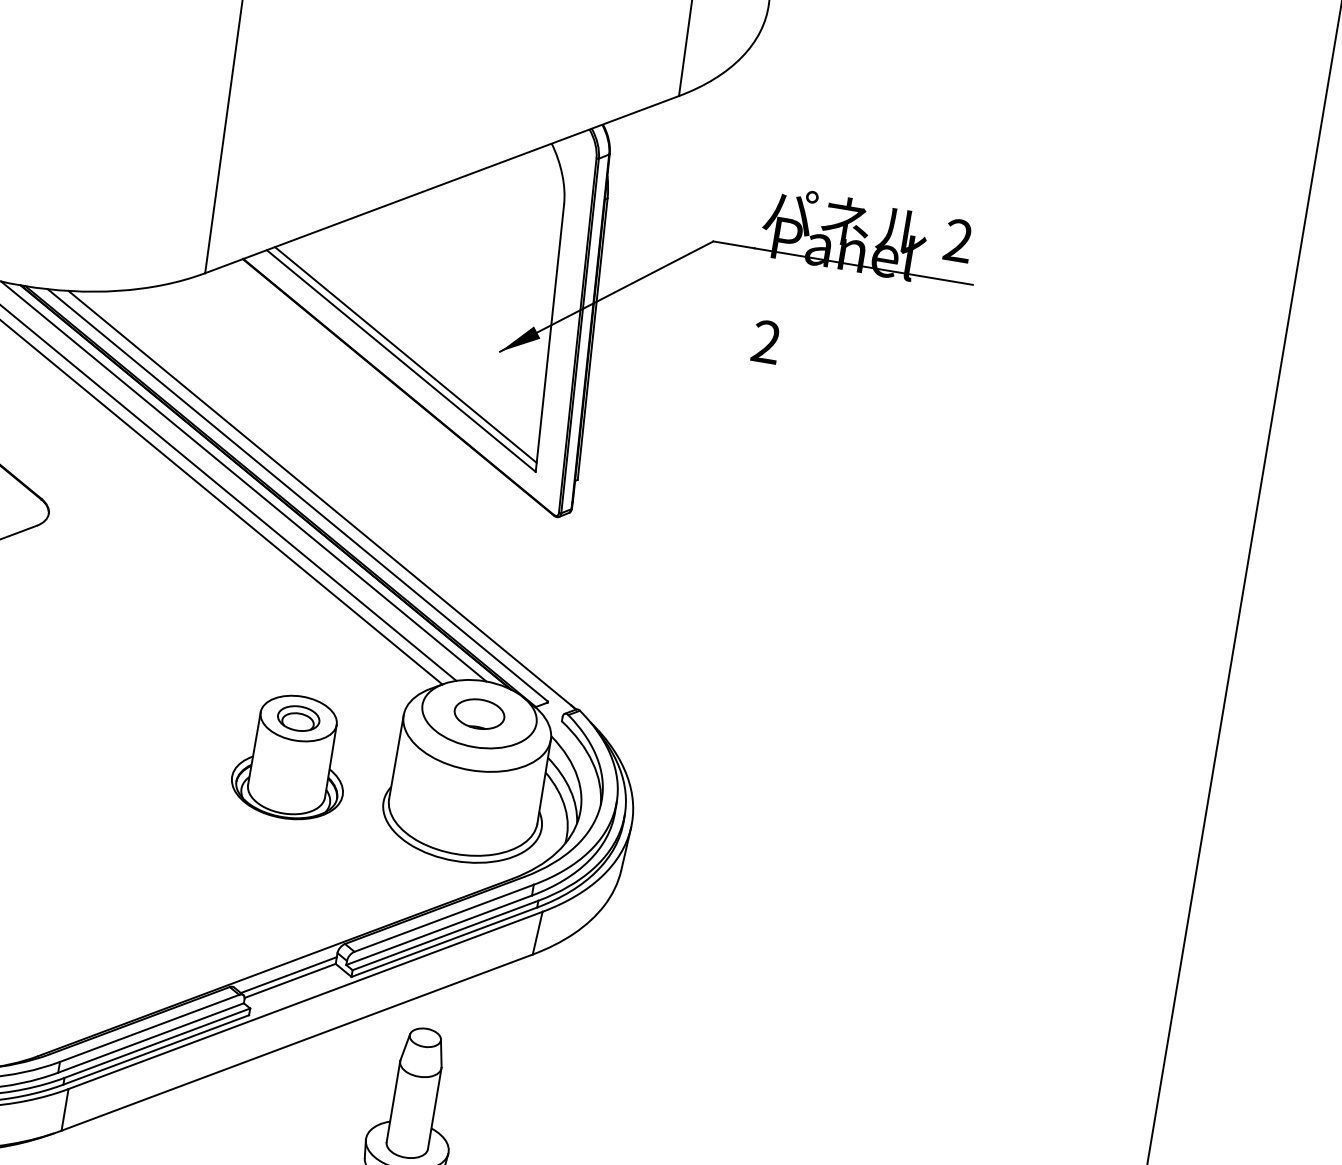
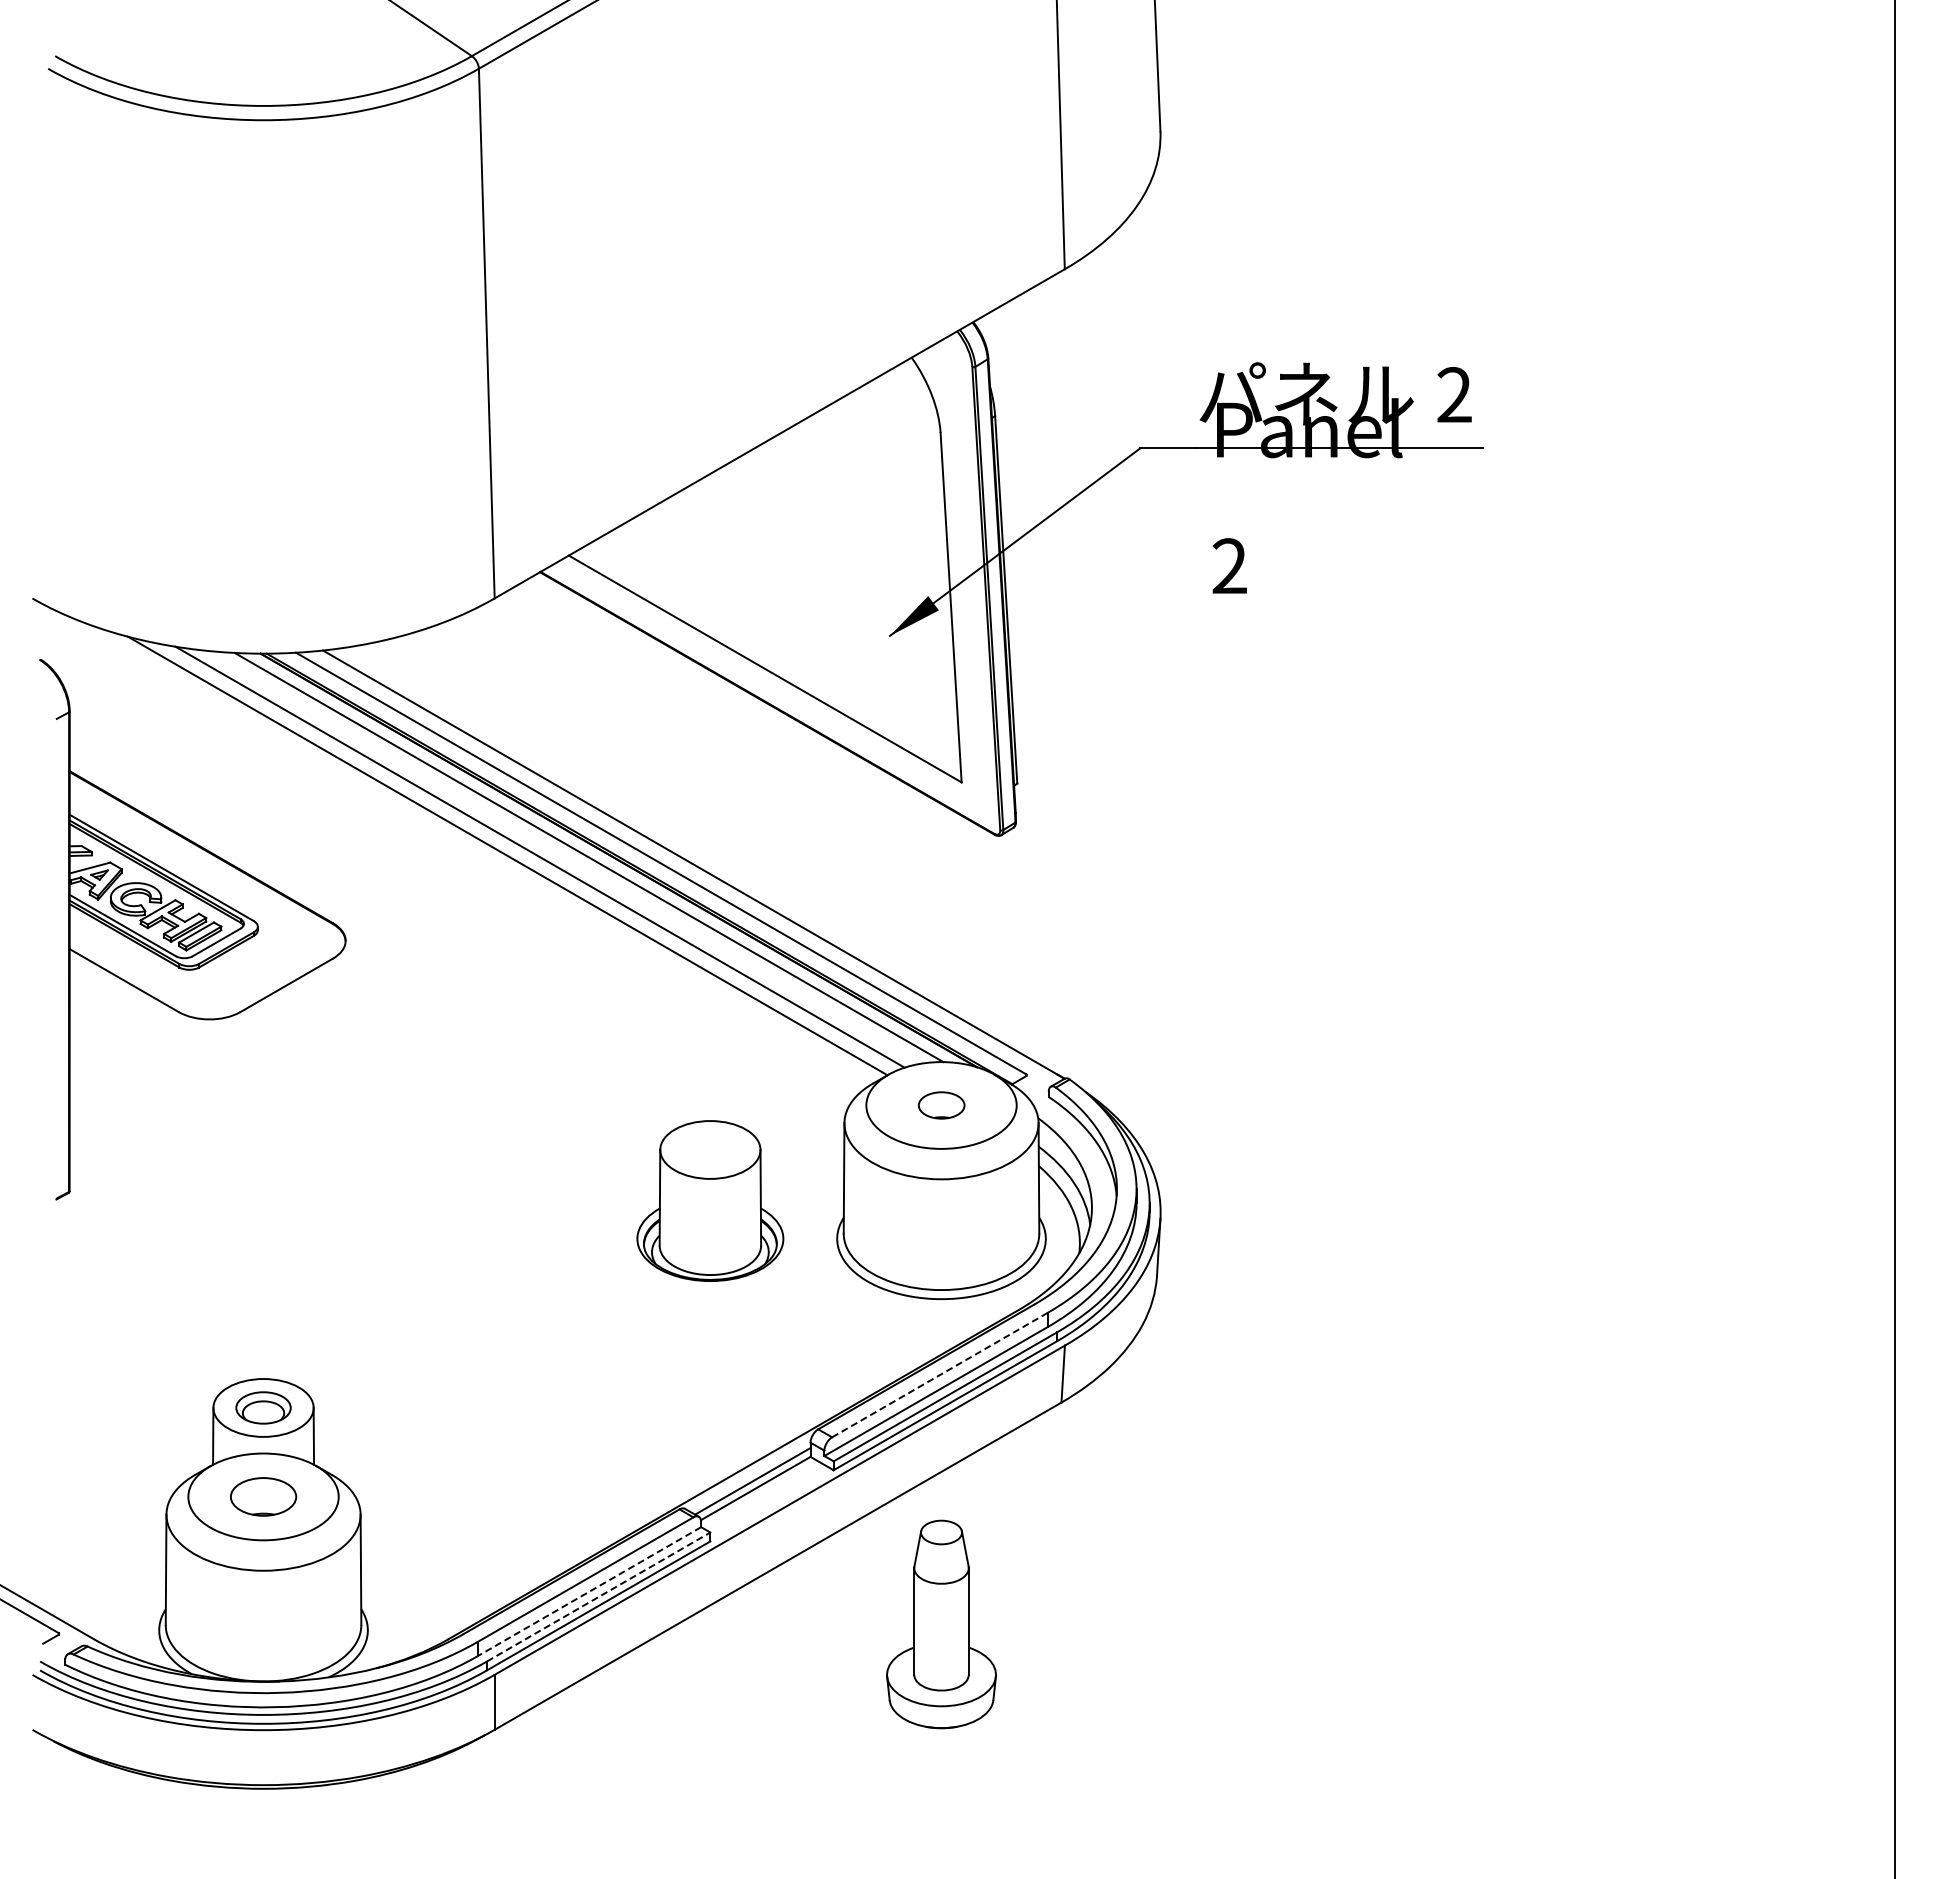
line: (405, 354) -> (769, 659), removed
part: (479, 714) -> (941, 1105), size x0.7
part: (298, 718) -> (710, 1149), removed
line: (443, 918) -> (939, 1375), solid -> dashed
line: (151, 1037) -> (589, 1591), solid -> dashed
line: (157, 1043) -> (598, 1597), solid -> dashed

